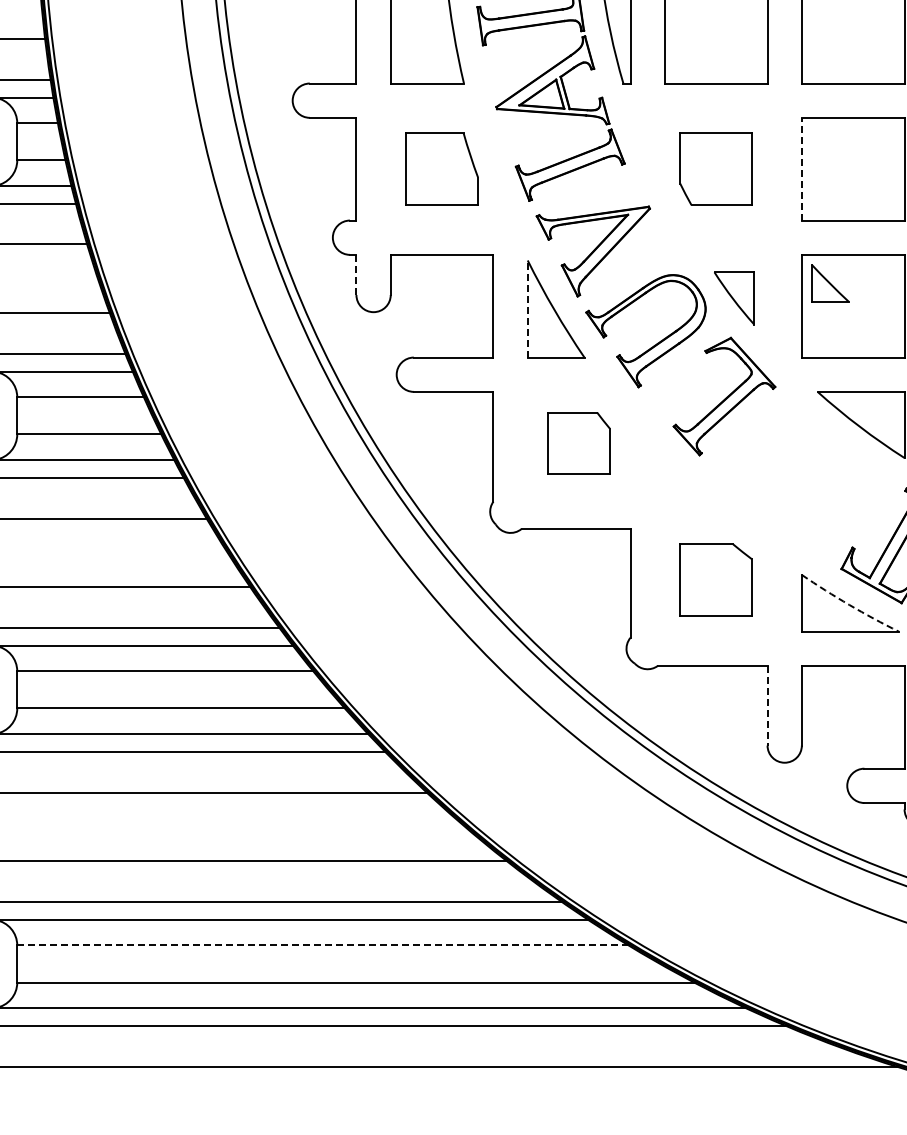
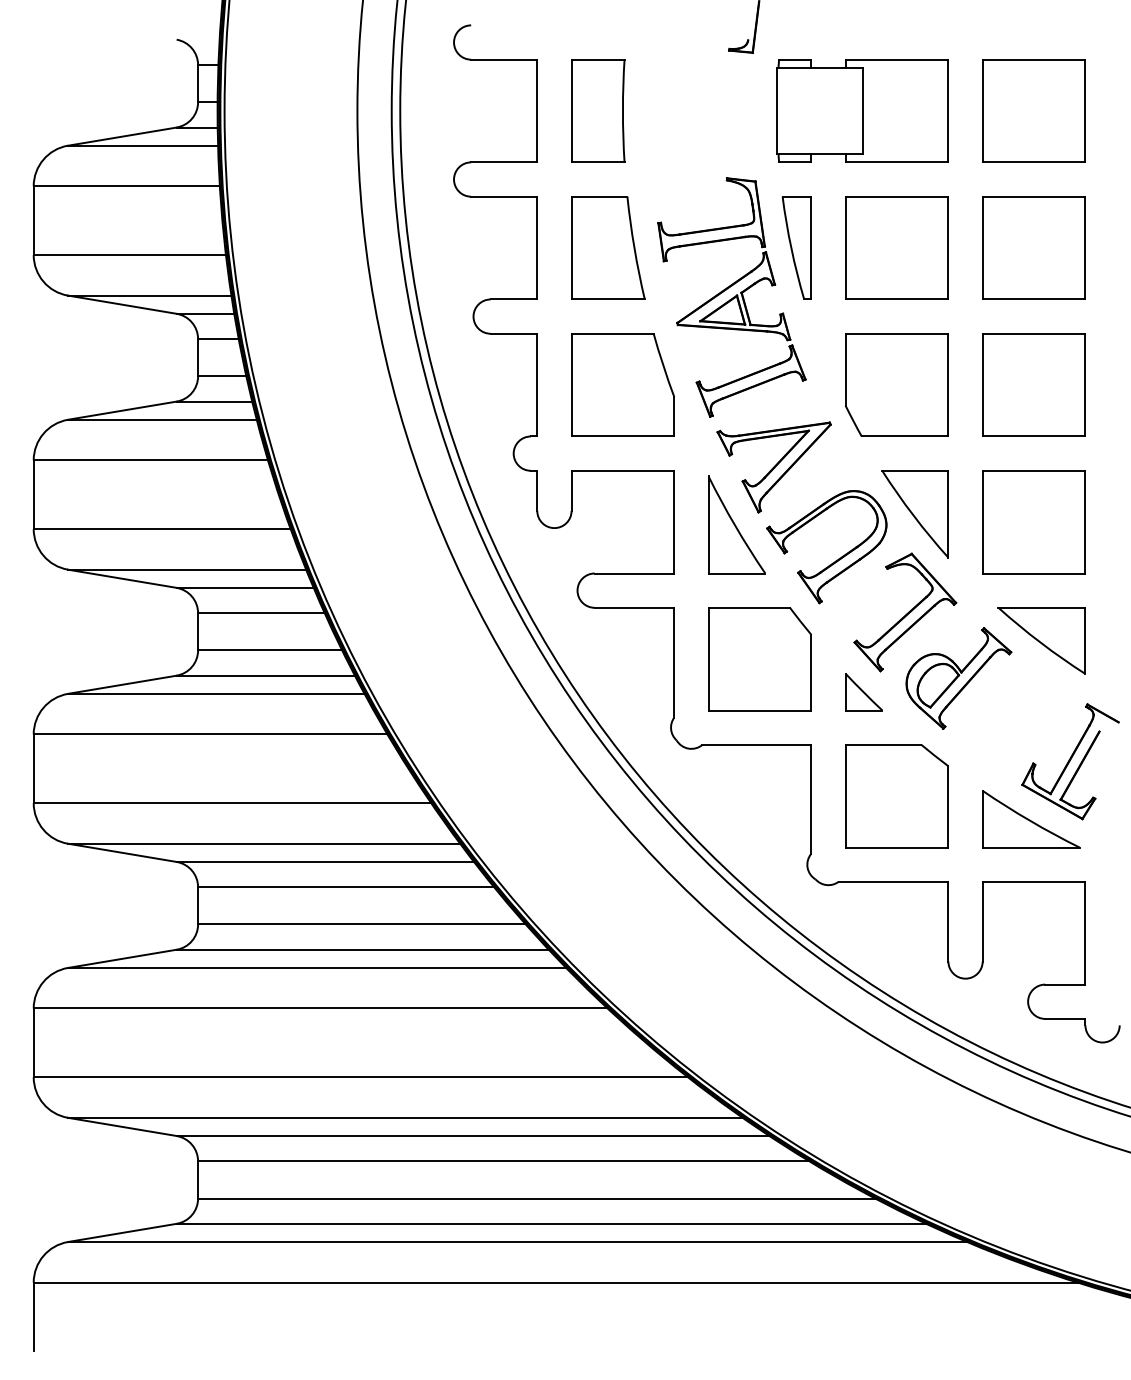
part: (441, 168) -> (622, 384), size x1.43
part: (715, 168) -> (896, 384), size x1.43
line: (801, 168) -> (982, 384), dashed -> solid
line: (356, 275) -> (537, 491), dashed -> solid
part: (829, 283) -> (863, 692), moved
part: (733, 298) -> (914, 514), size x1.67
line: (527, 308) -> (708, 524), dashed -> solid
part: (578, 443) -> (759, 659), size x1.67
part: (777, 462) -> (958, 678), added
part: (715, 580) -> (896, 796), size x1.43
arc: (849, 604) -> (1030, 820), dashed -> solid
line: (767, 705) -> (948, 921), dashed -> solid
line: (322, 945) -> (503, 1161), dashed -> solid

